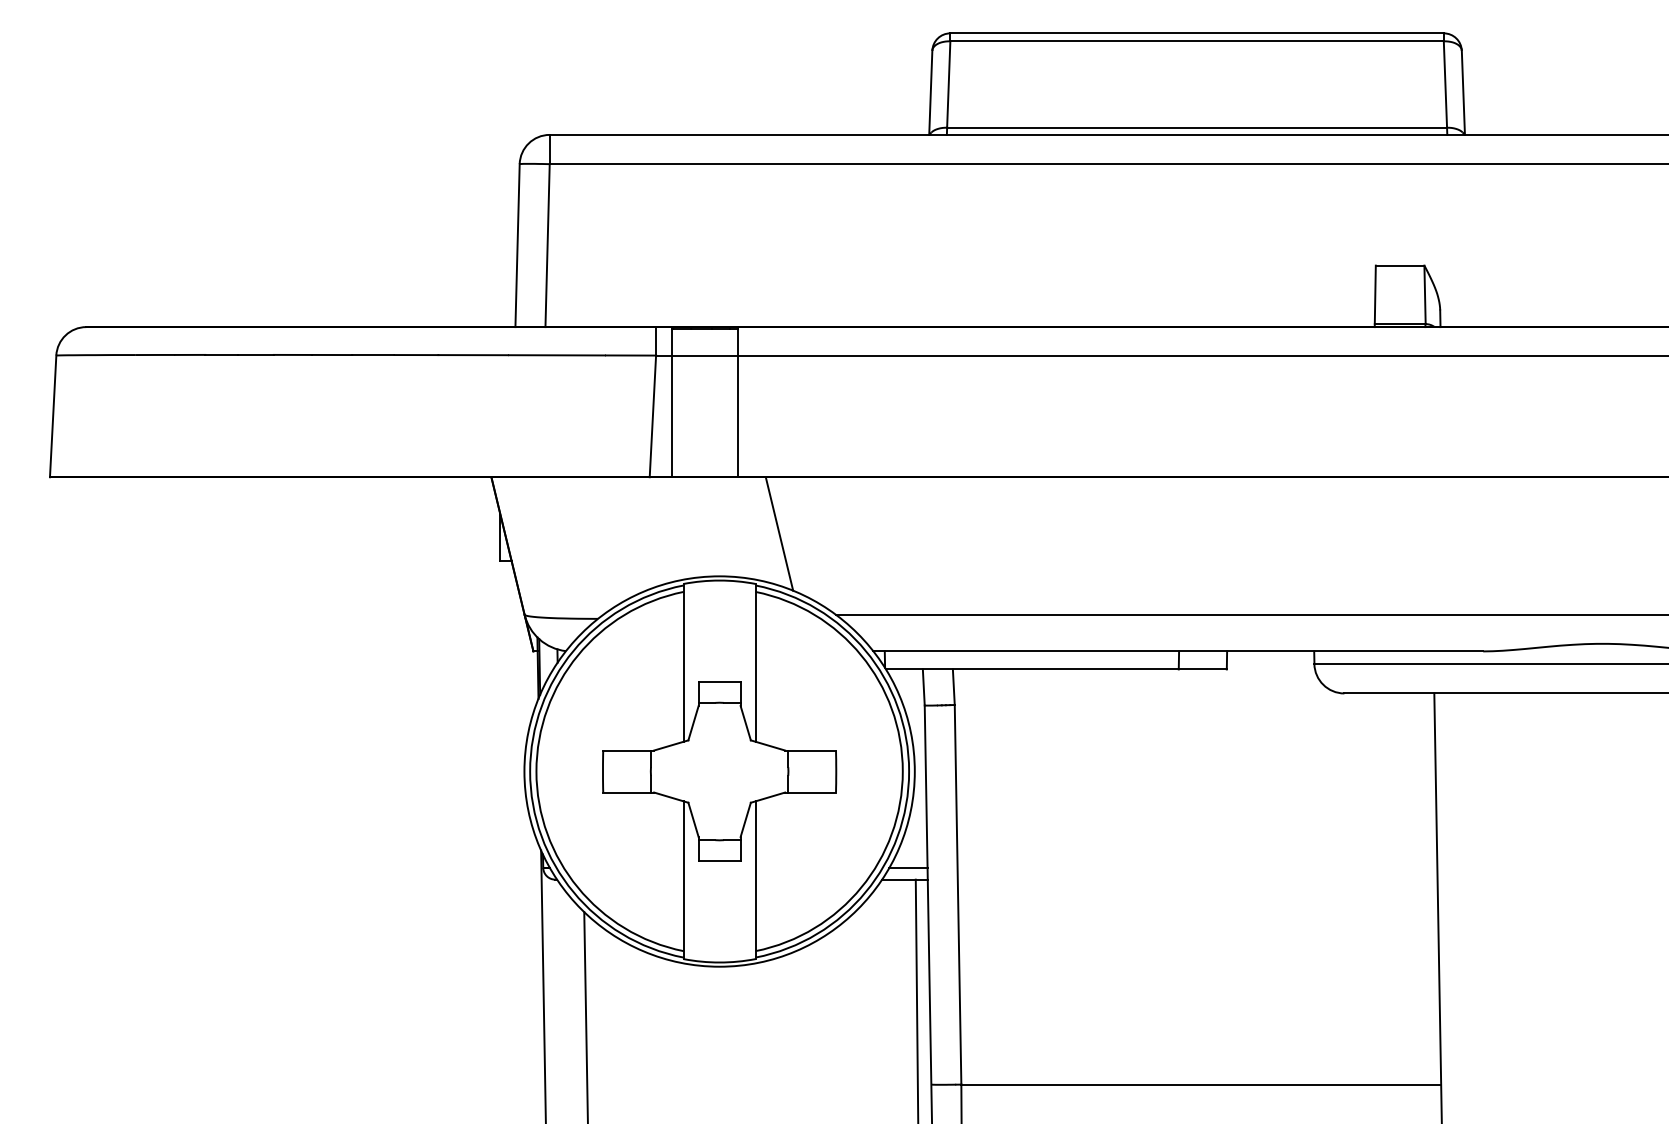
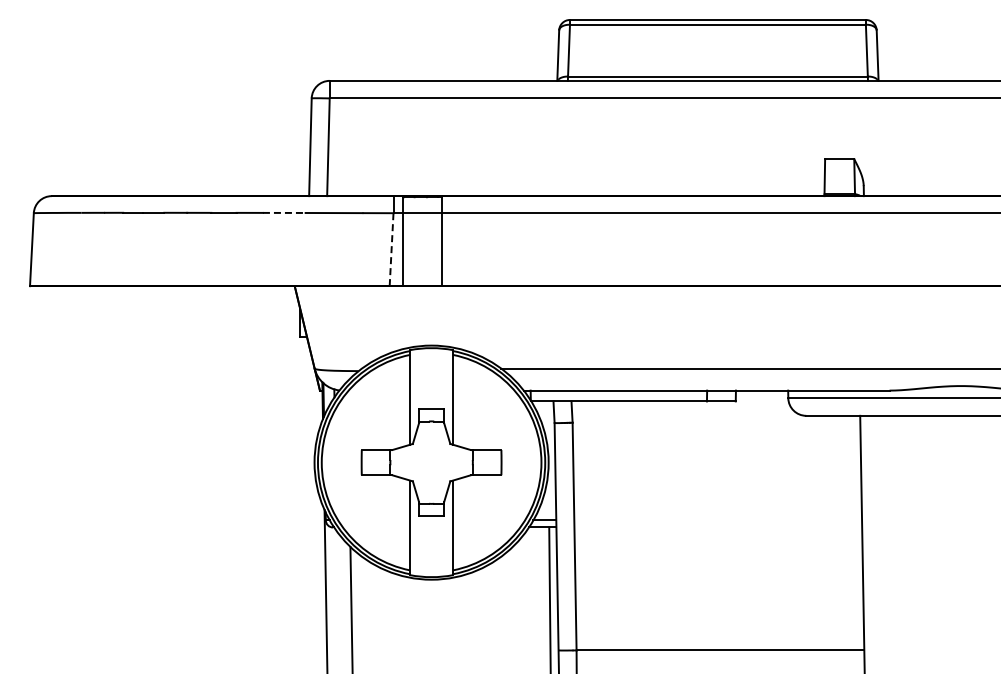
line: (472, 354) -> (283, 212), solid -> dashed
line: (652, 416) -> (391, 249), solid -> dashed
line: (779, 534) -> (467, 320), removed

